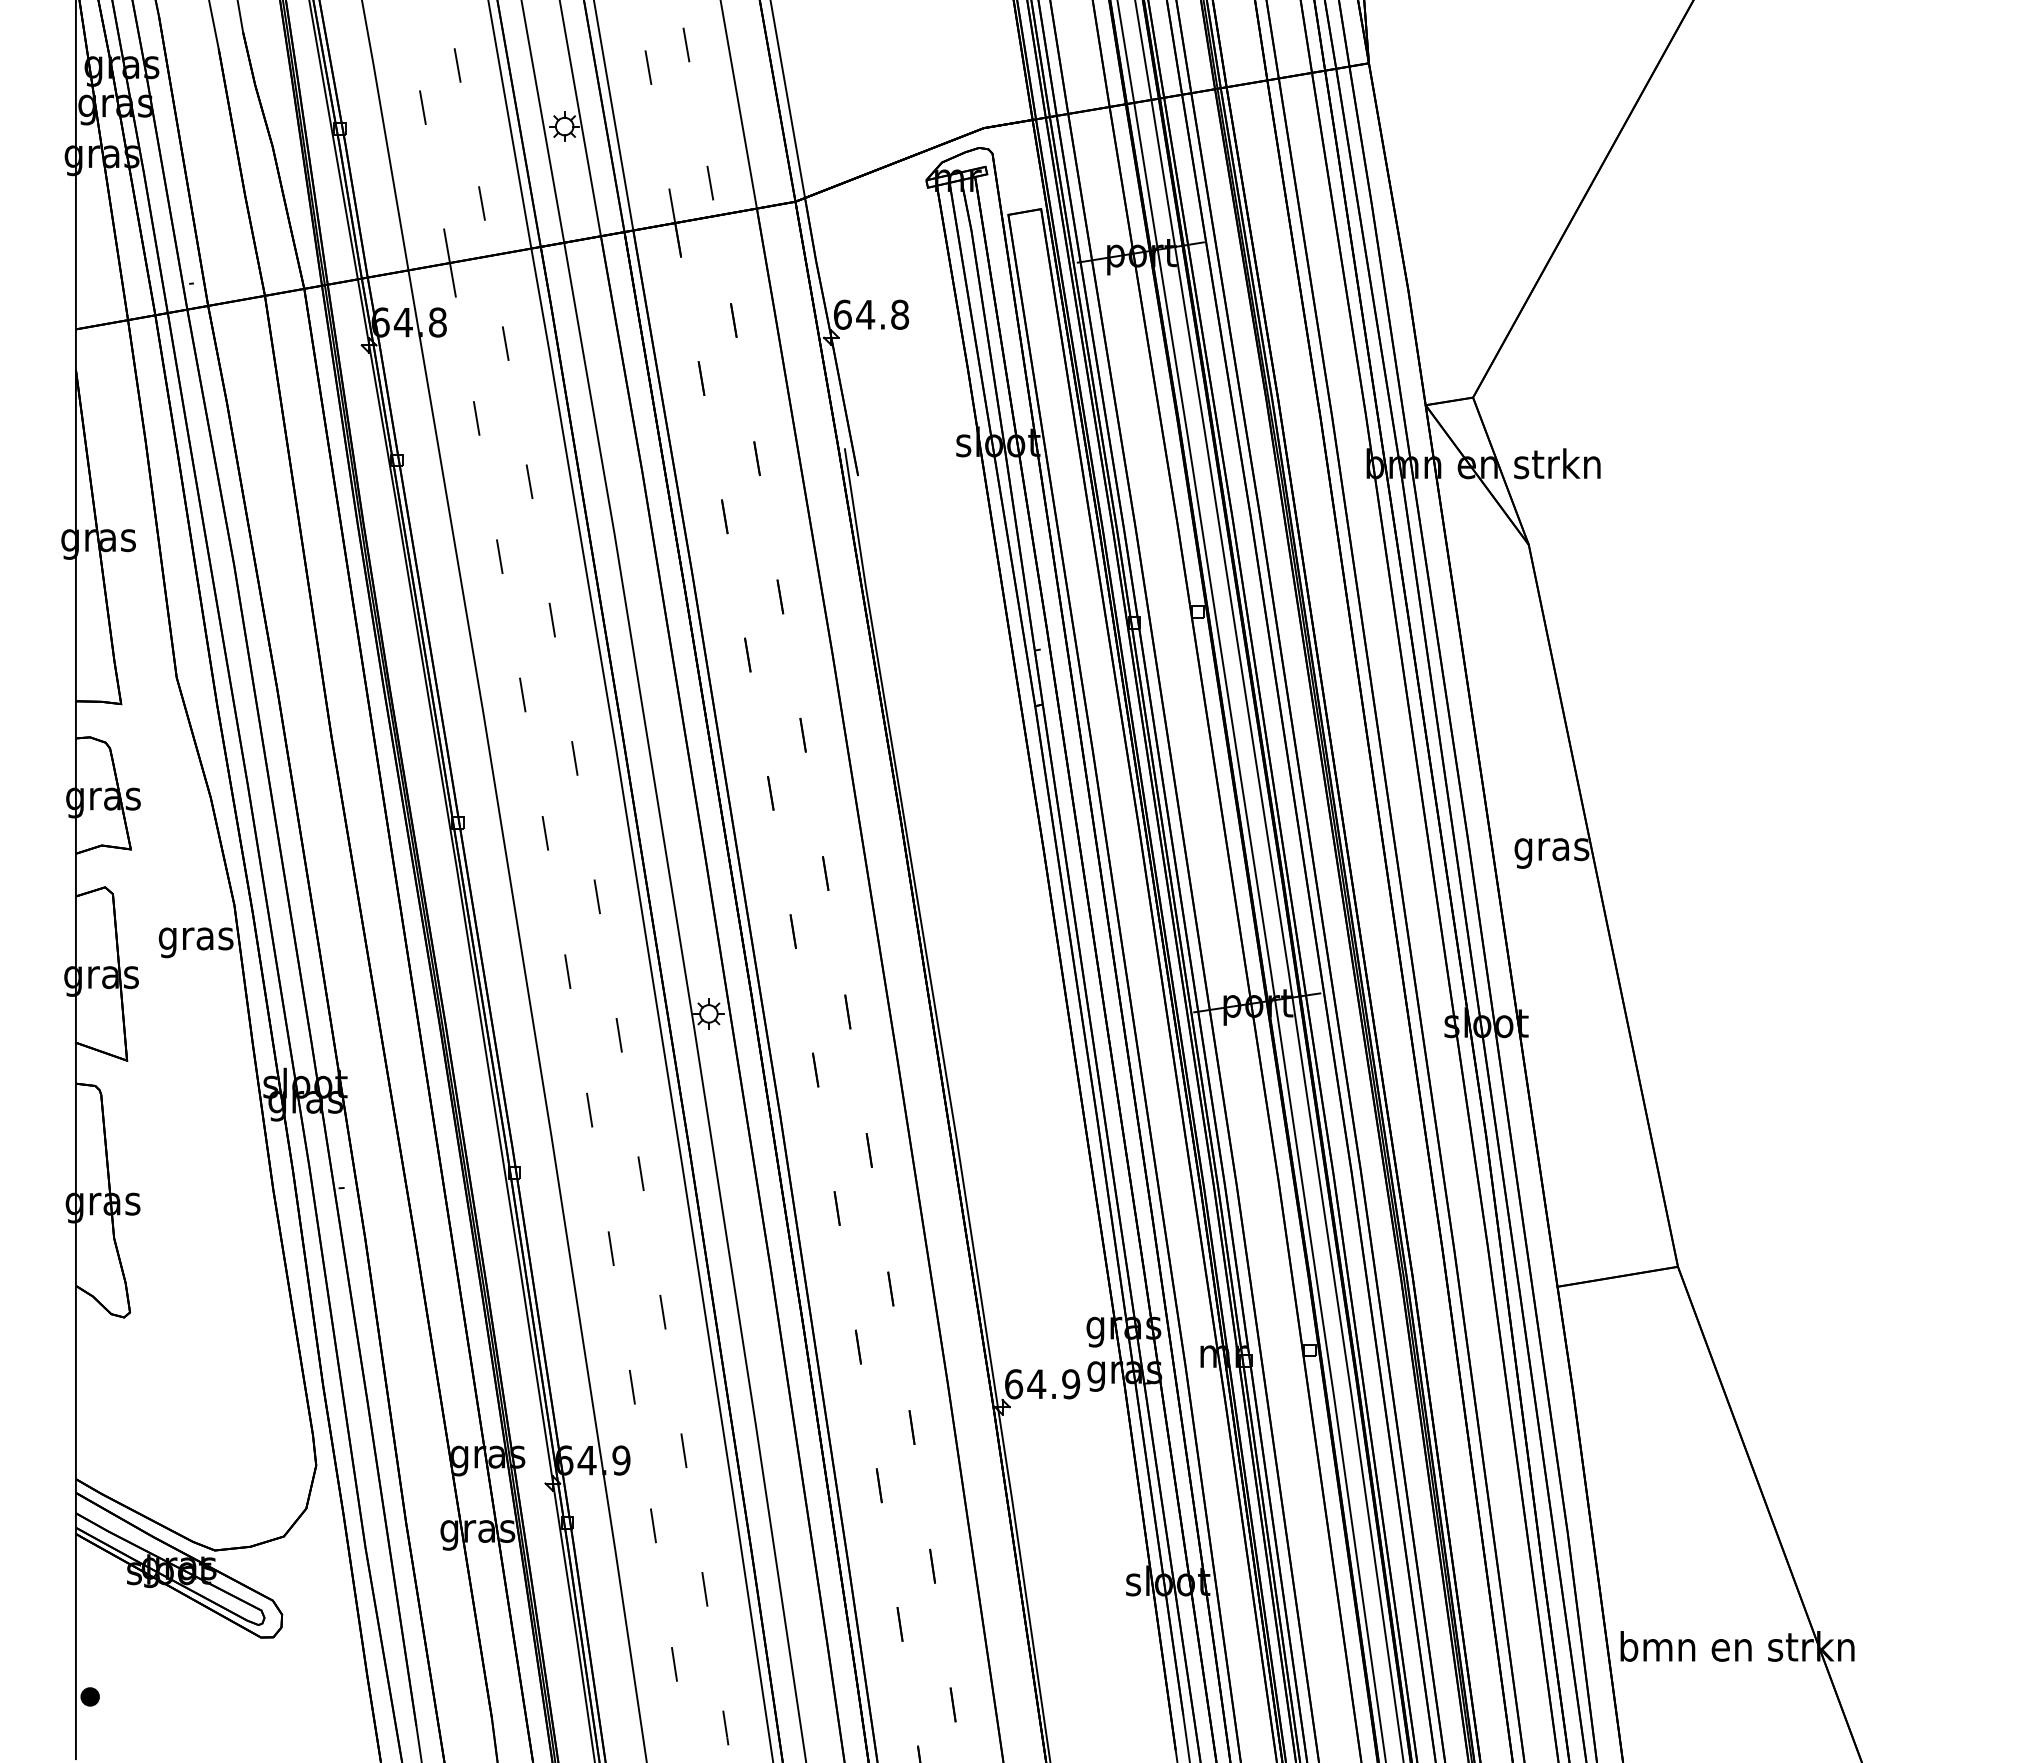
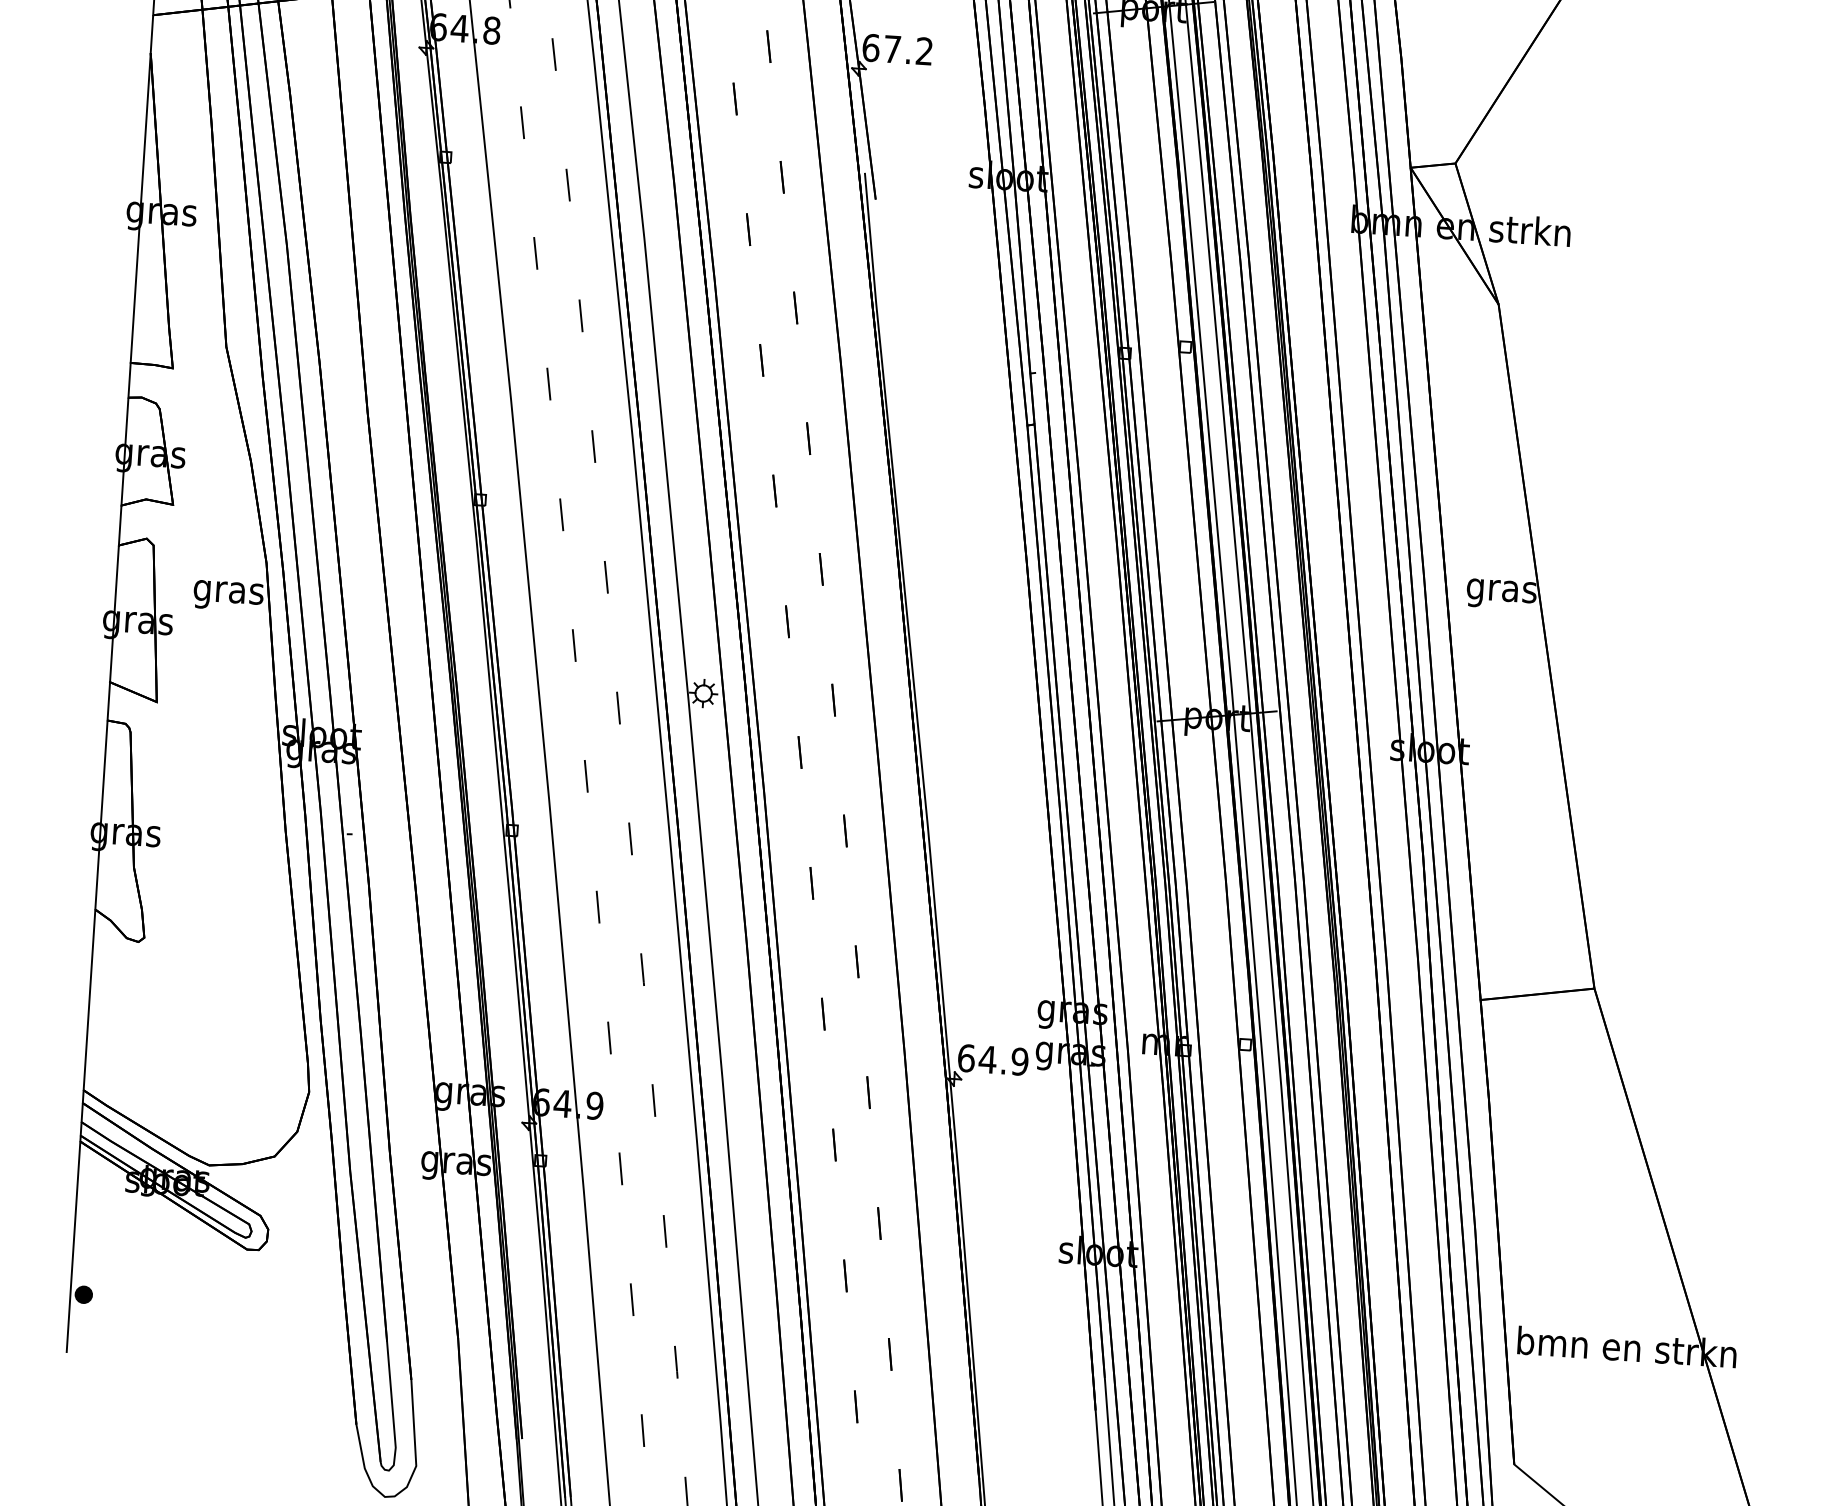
text: (882, 314) -> (908, 50), 64.8 -> 67.2

